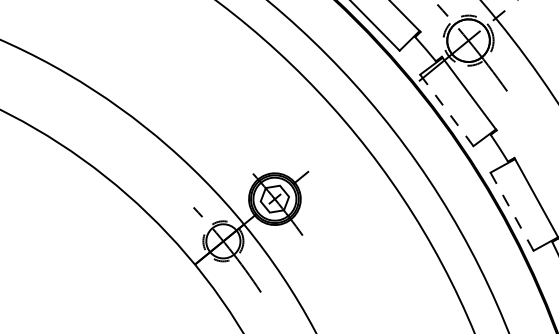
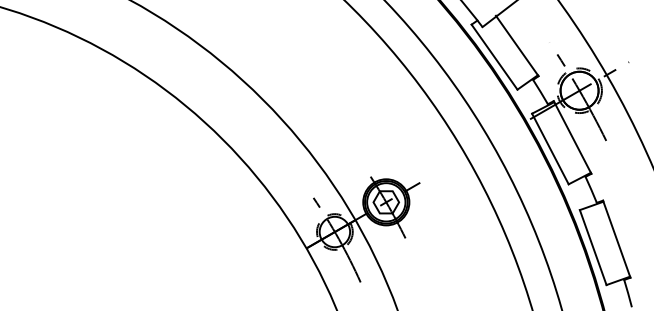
line: (447, 110) -> (550, 149), dashed -> solid
line: (512, 211) -> (593, 247), dashed -> solid

